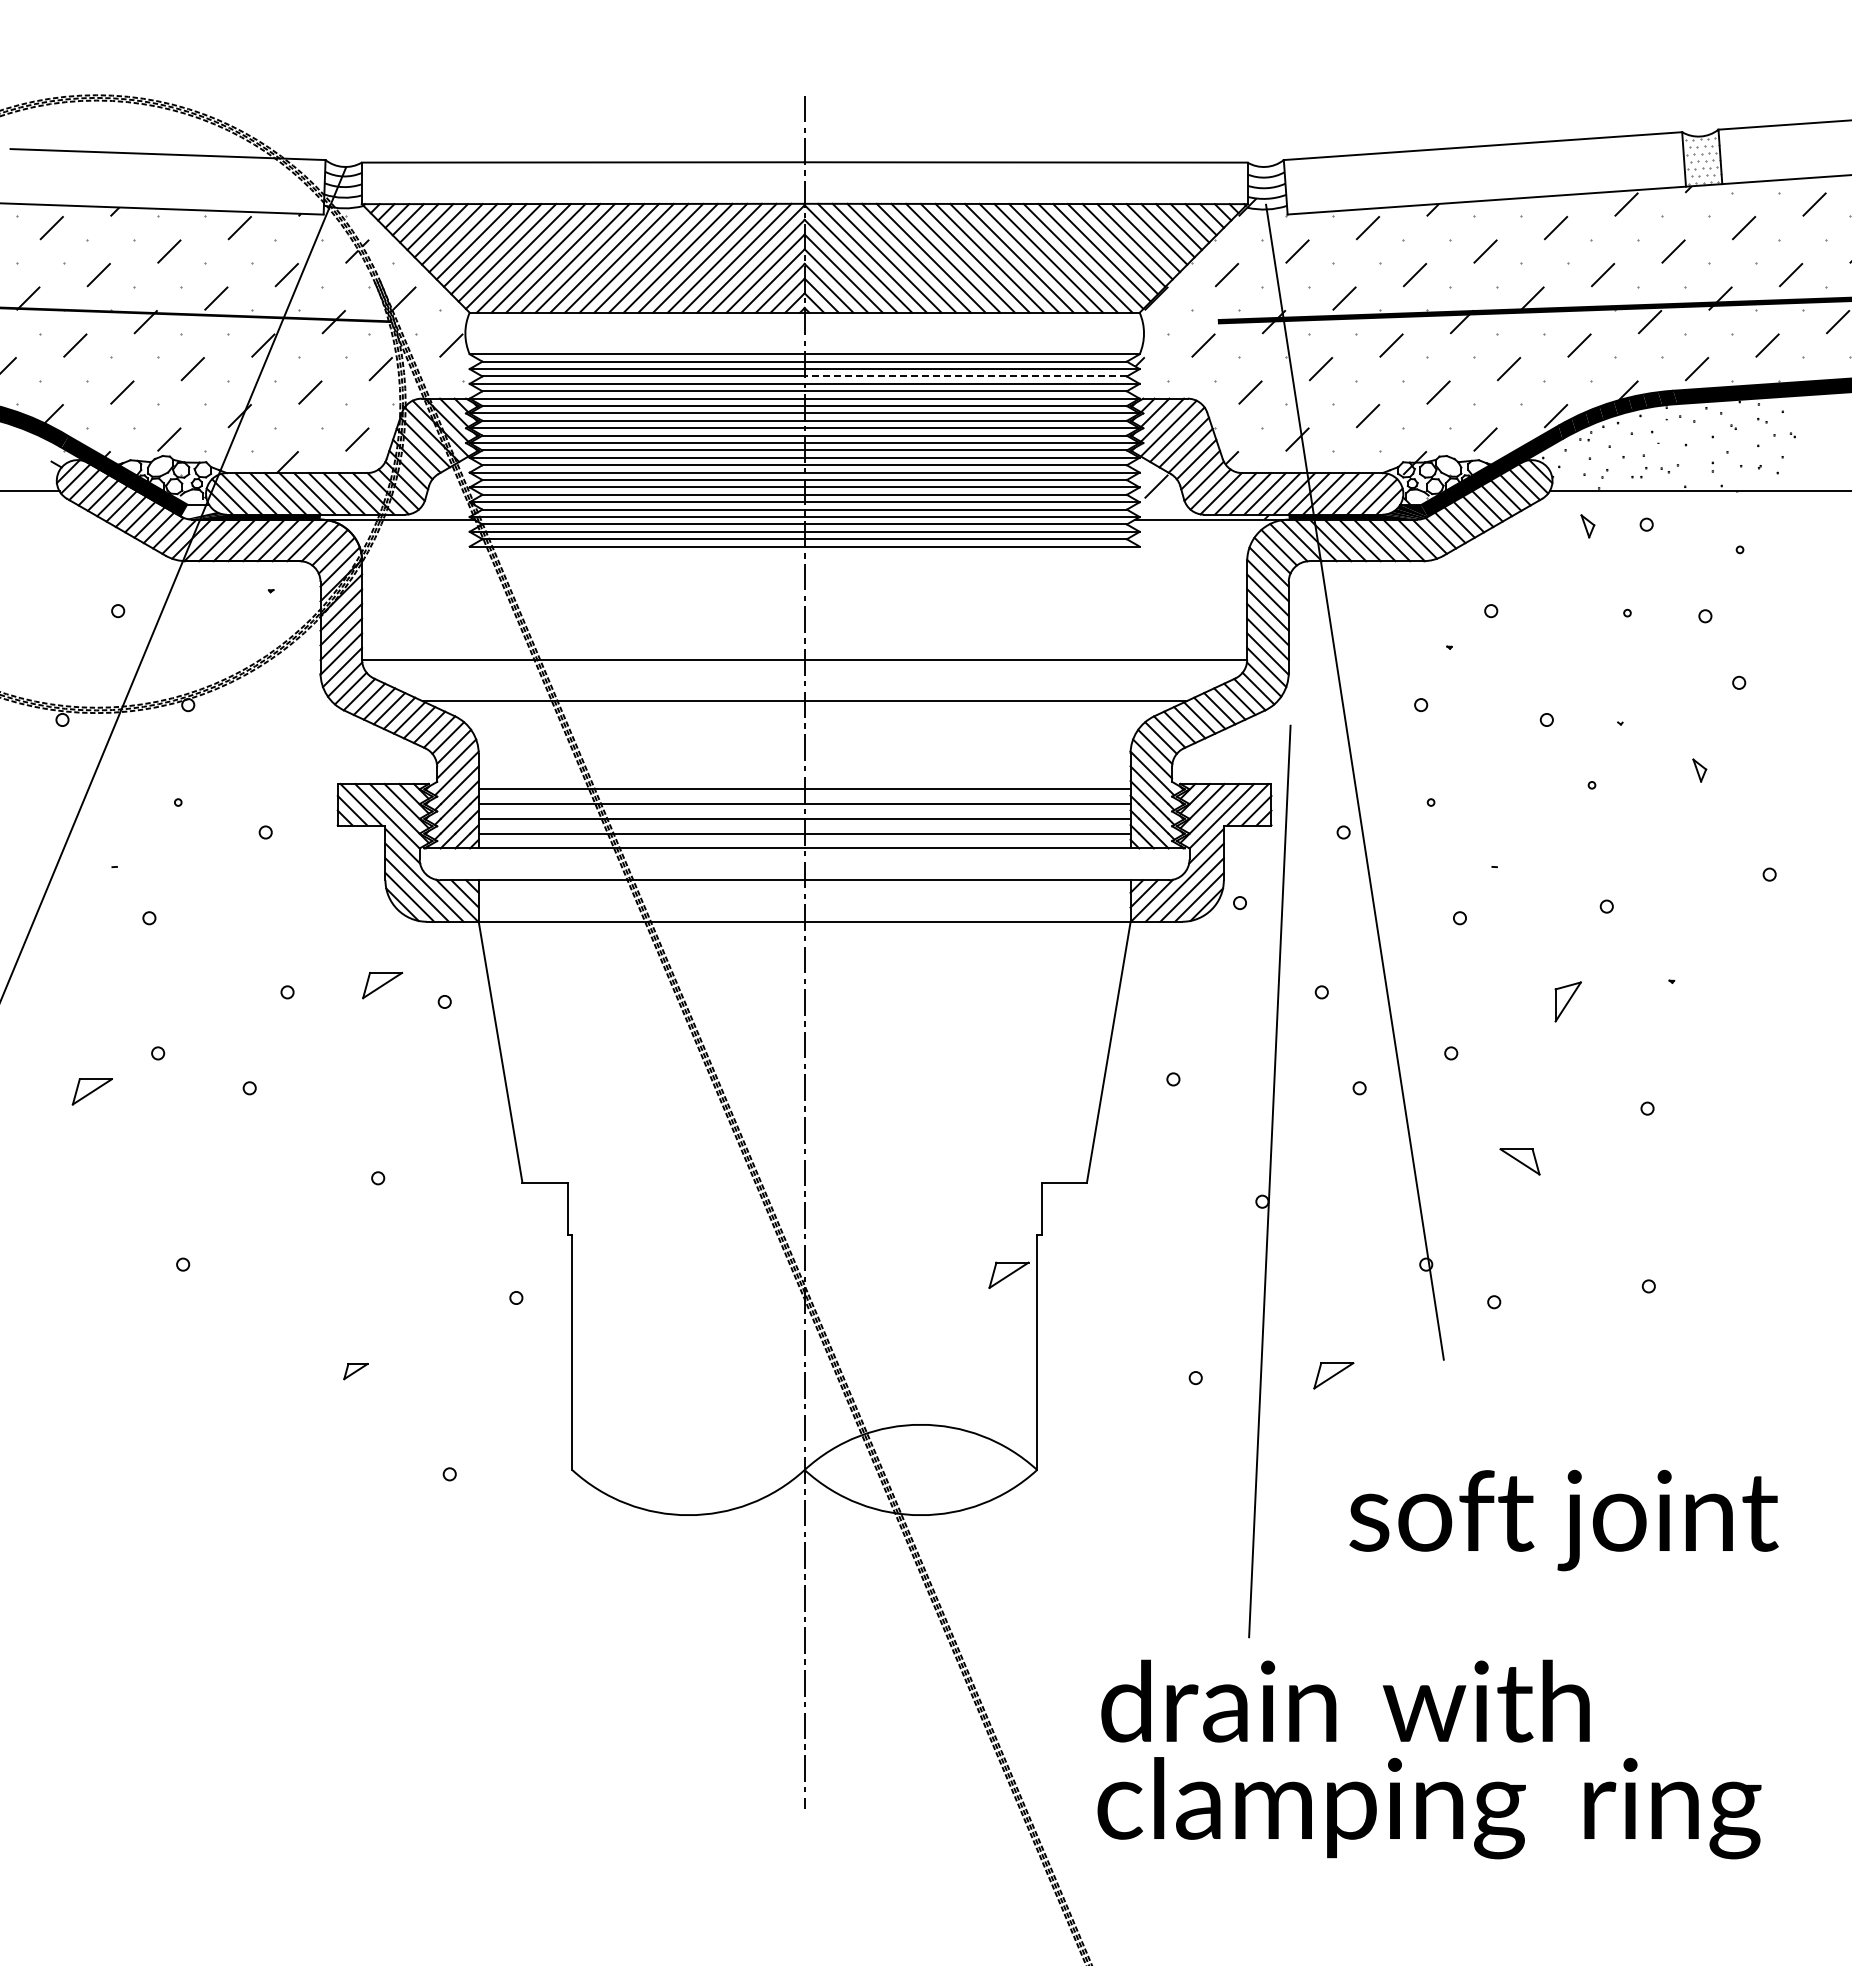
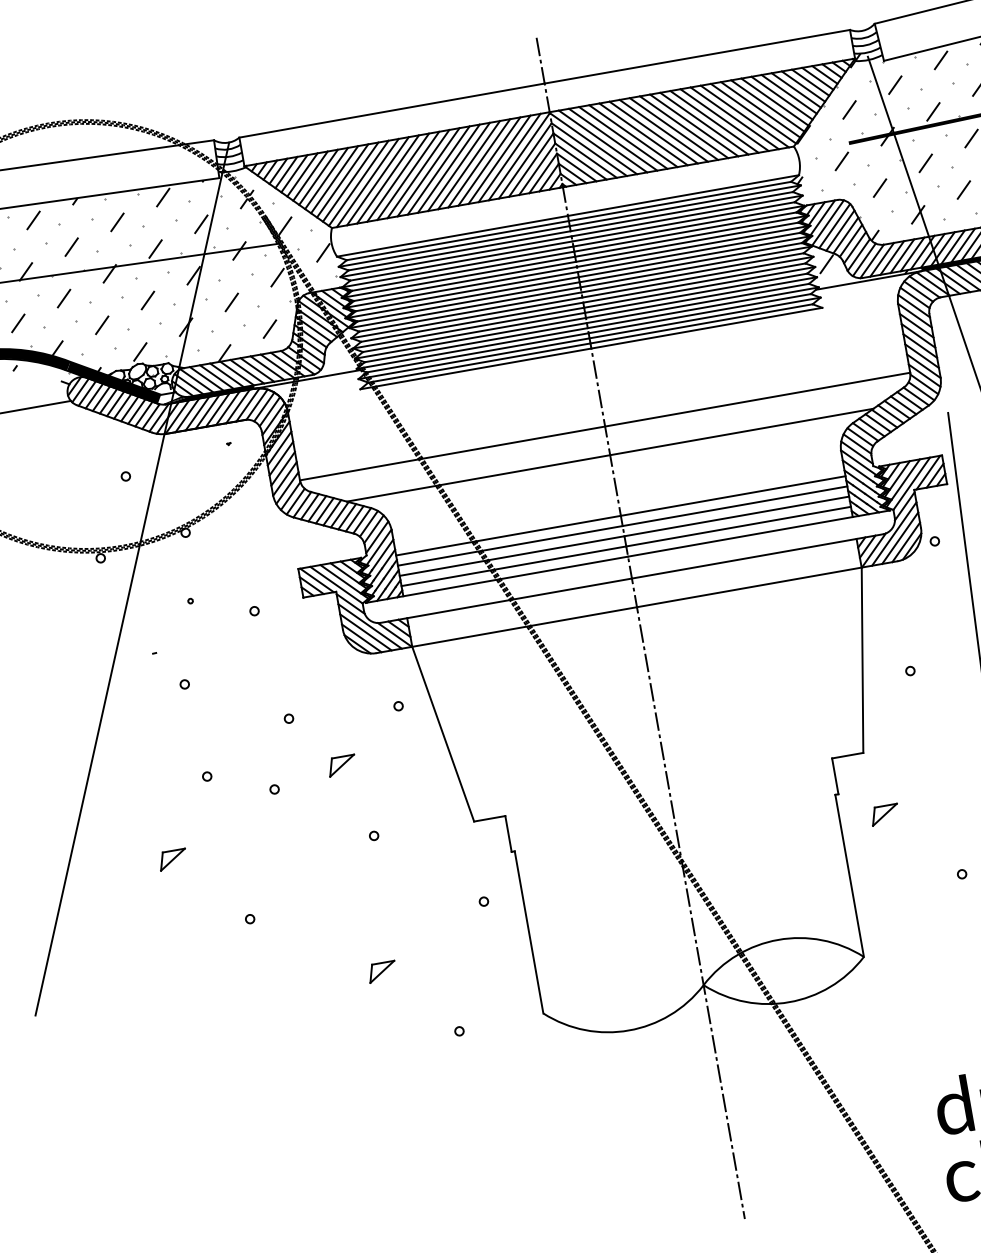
line: (965, 376) -> (681, 211), dashed -> solid
part: (382, 985) -> (342, 765), moved
part: (91, 1091) -> (172, 859), moved
part: (1008, 1274) -> (884, 814), moved
part: (355, 1371) -> (381, 971), size x1.67

